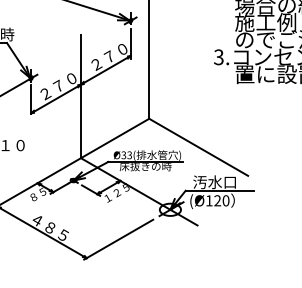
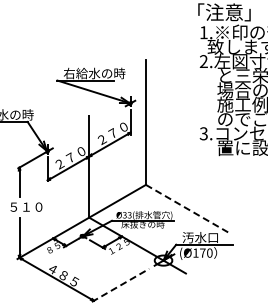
line: (199, 147) -> (187, 208), solid -> dashed
text: (217, 200) -> (202, 252), (Ø120 -> (Ø170
line: (118, 239) -> (120, 285), solid -> dashed

